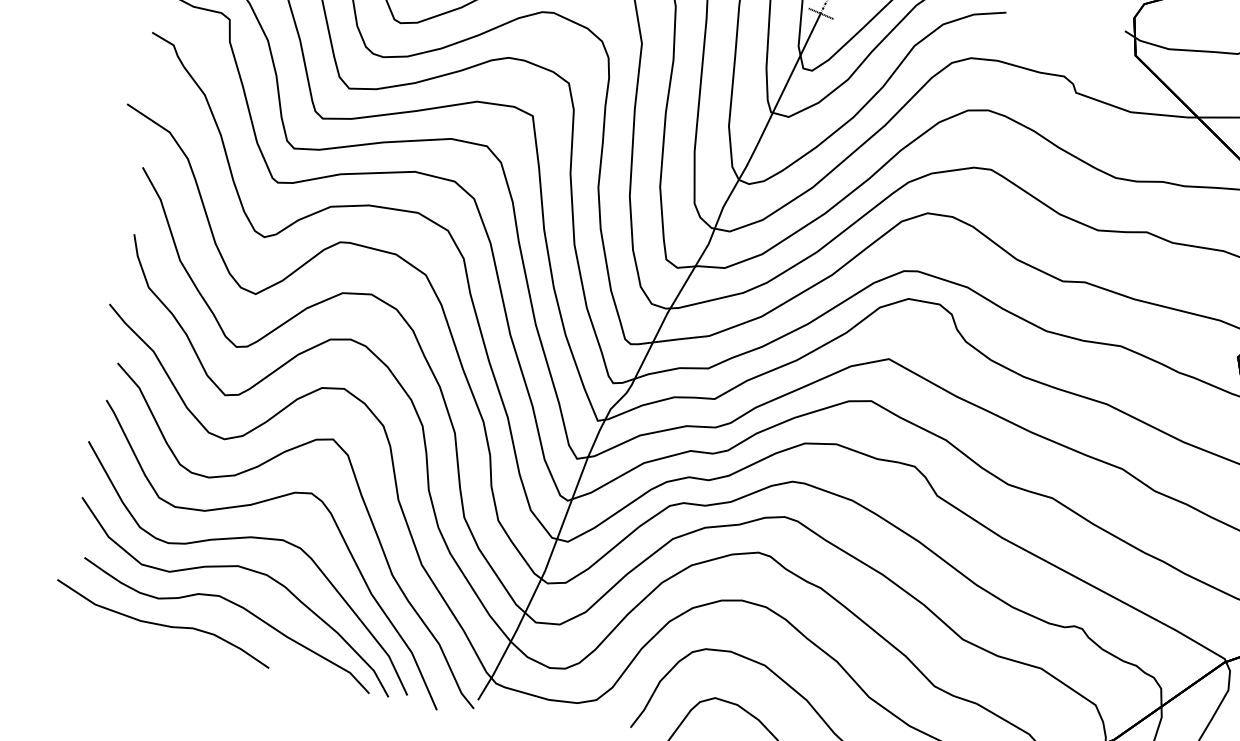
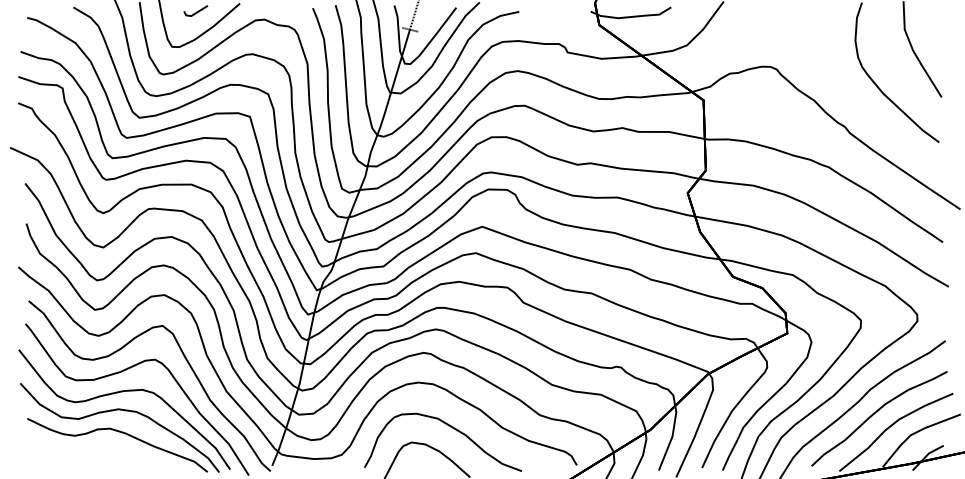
curve: (162, 624) -> (79, 450), removed

